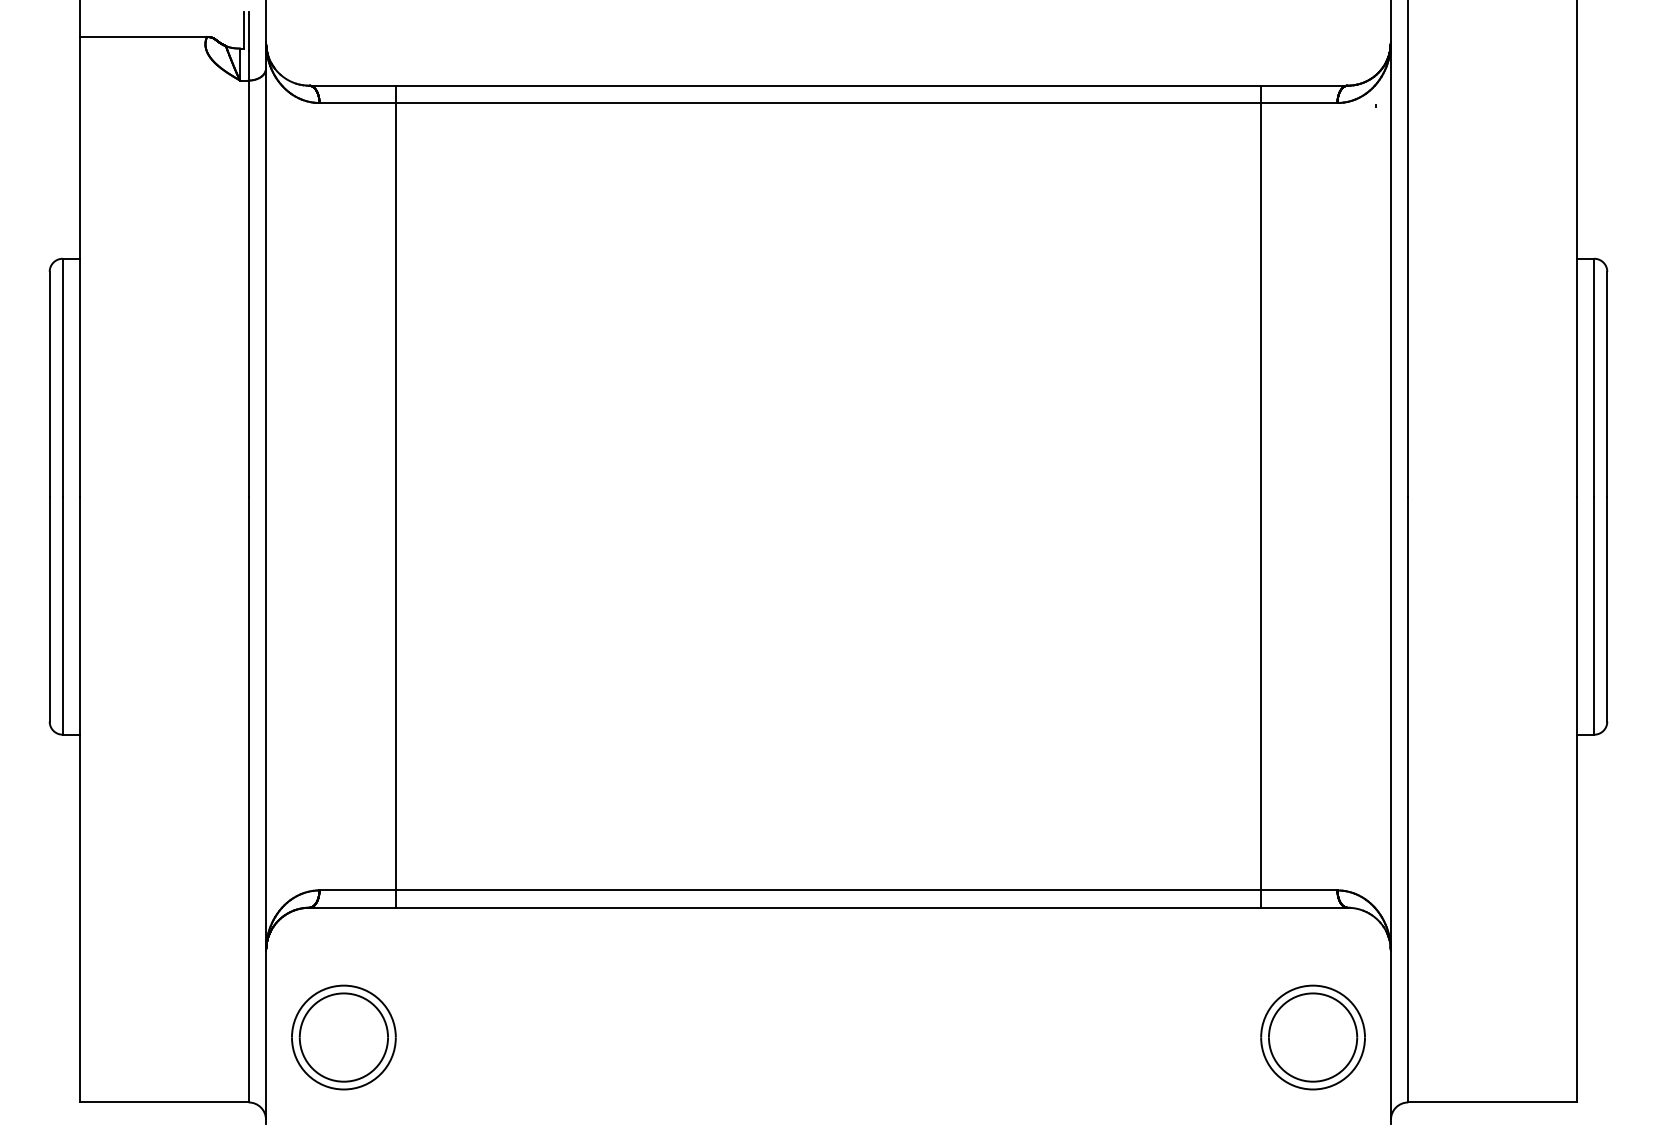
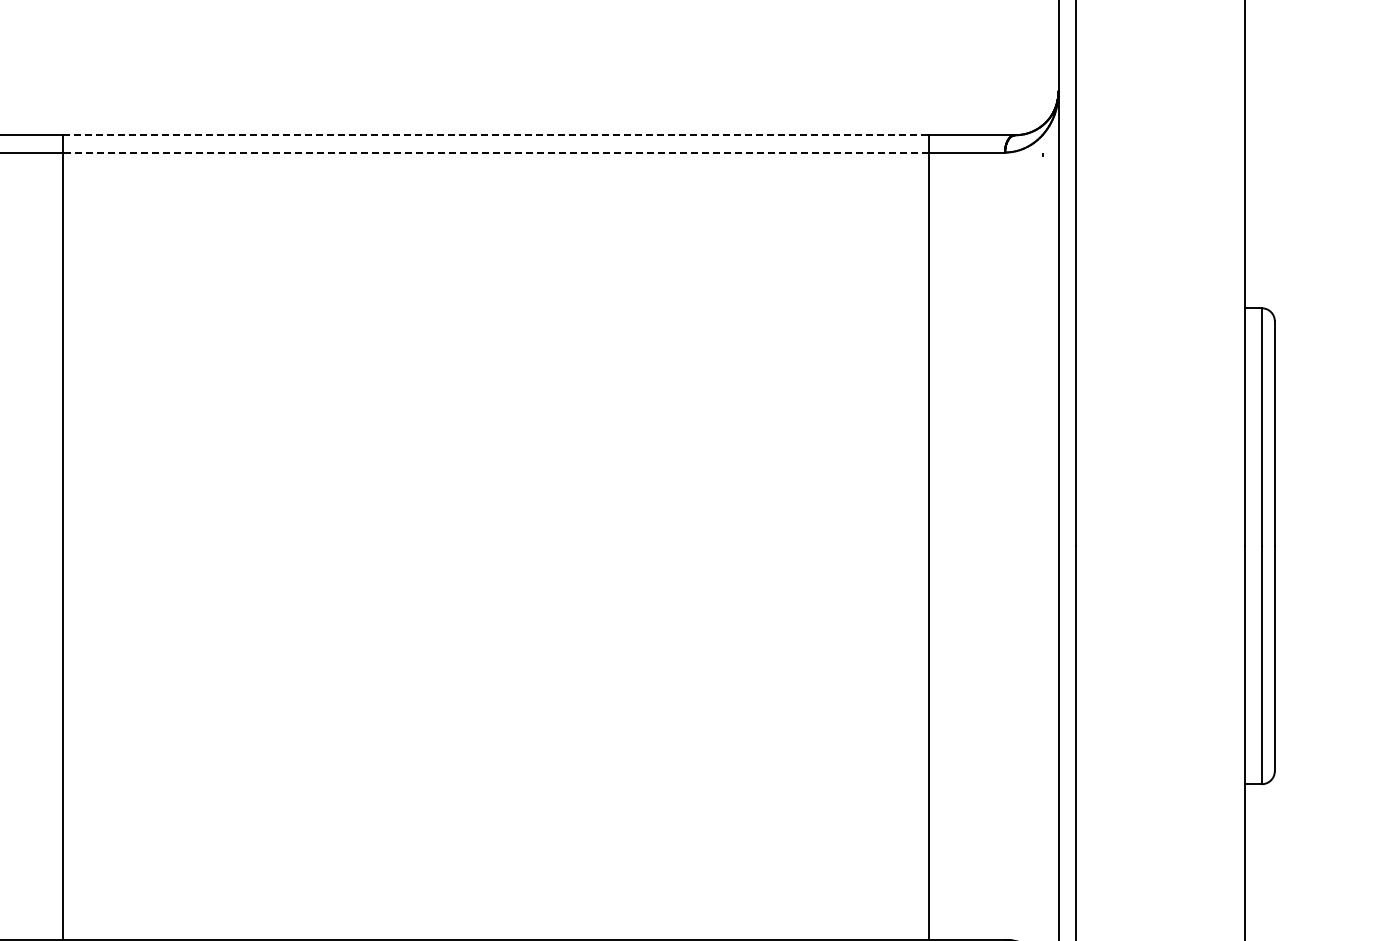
line: (828, 85) -> (496, 135), solid -> dashed
line: (828, 103) -> (496, 153), solid -> dashed

